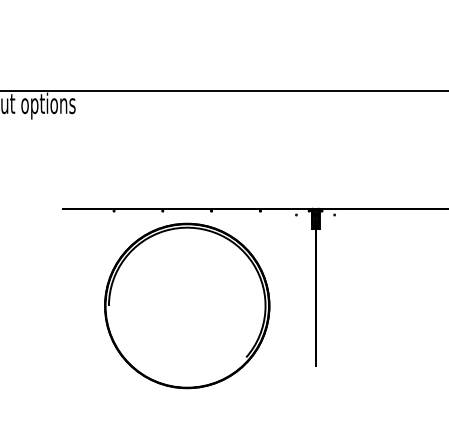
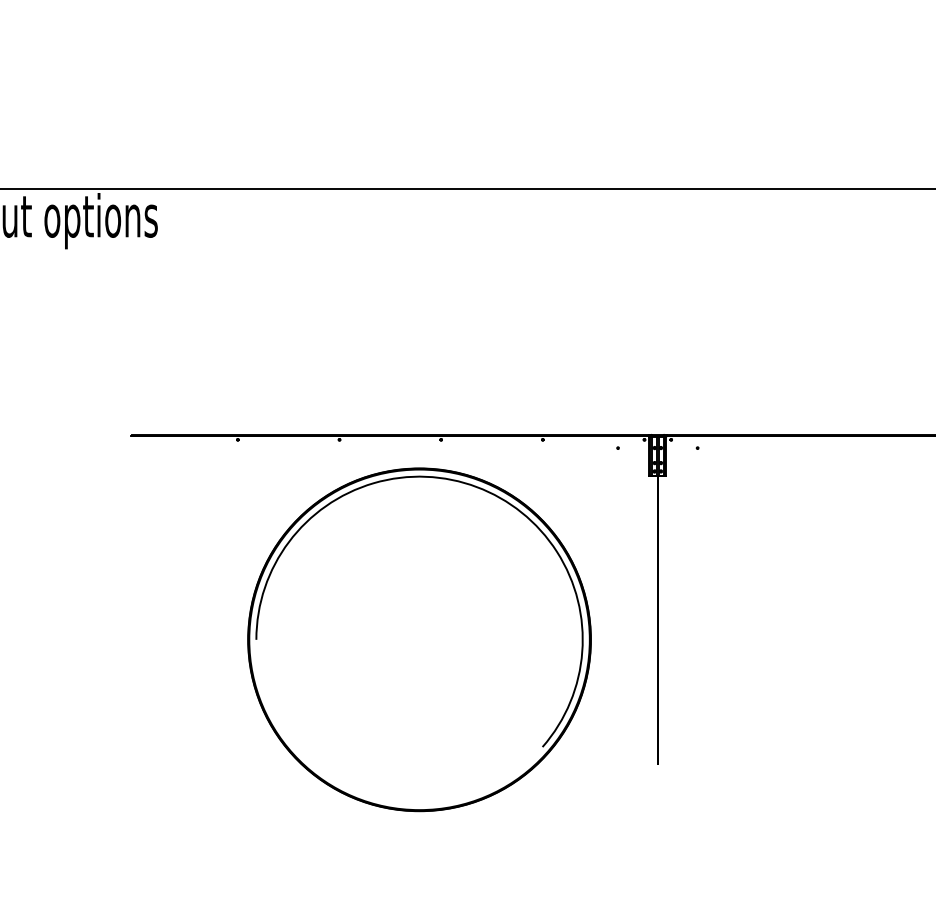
part: (187, 305) -> (420, 638), moved

